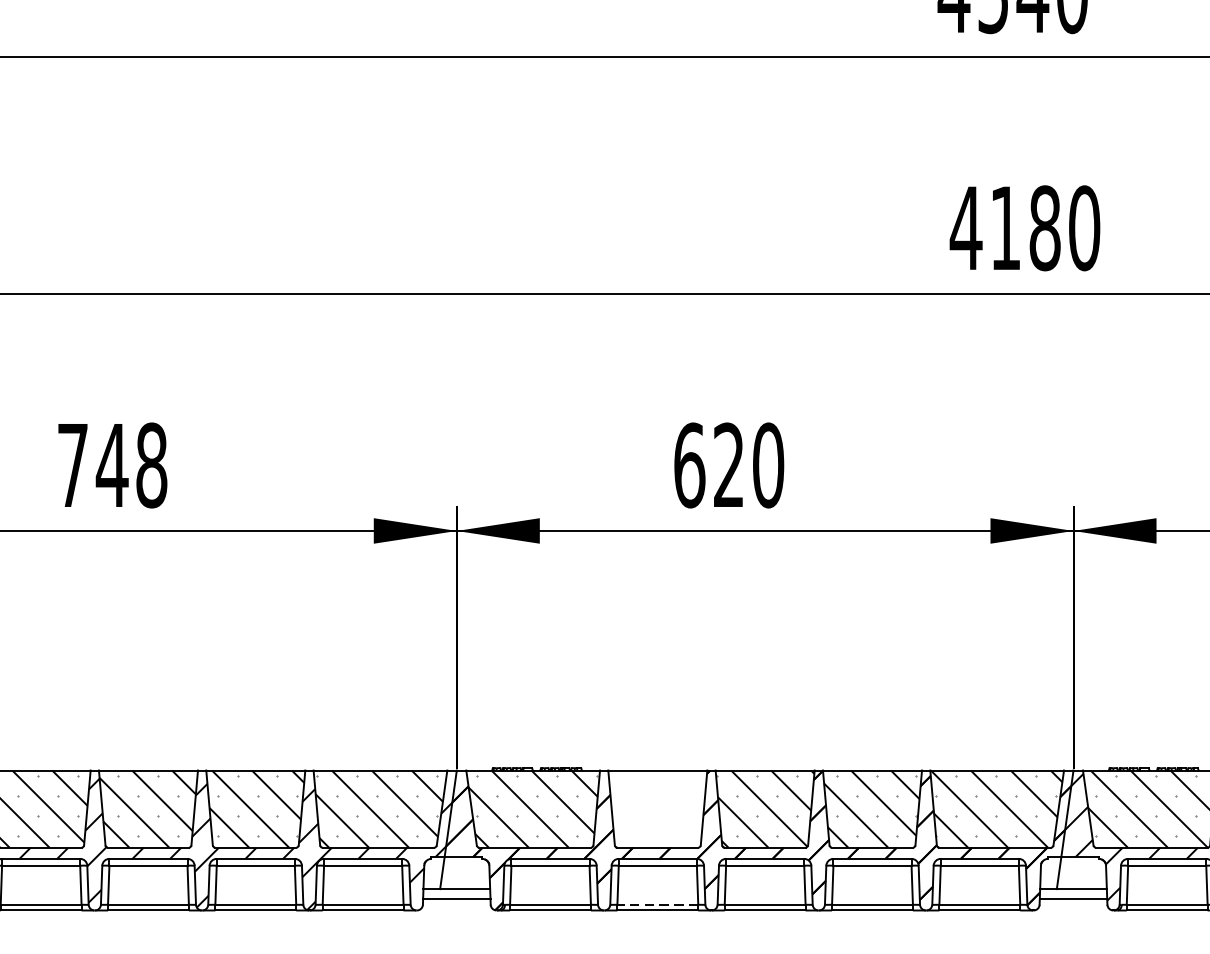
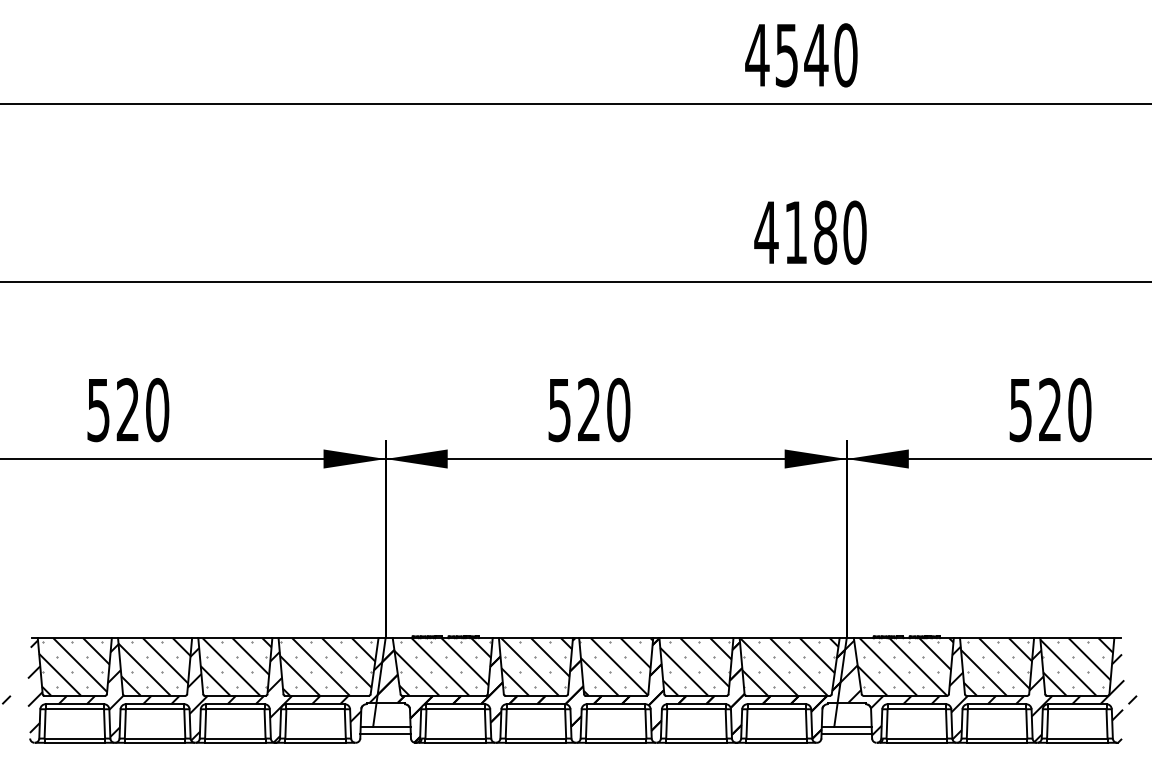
text: (112, 466) -> (128, 410), 748 -> 520
text: (689, 466) -> (559, 410), 620 -> 520
hatch: (658, 808) -> (536, 666), added
line: (657, 904) -> (535, 738), dashed -> solid

